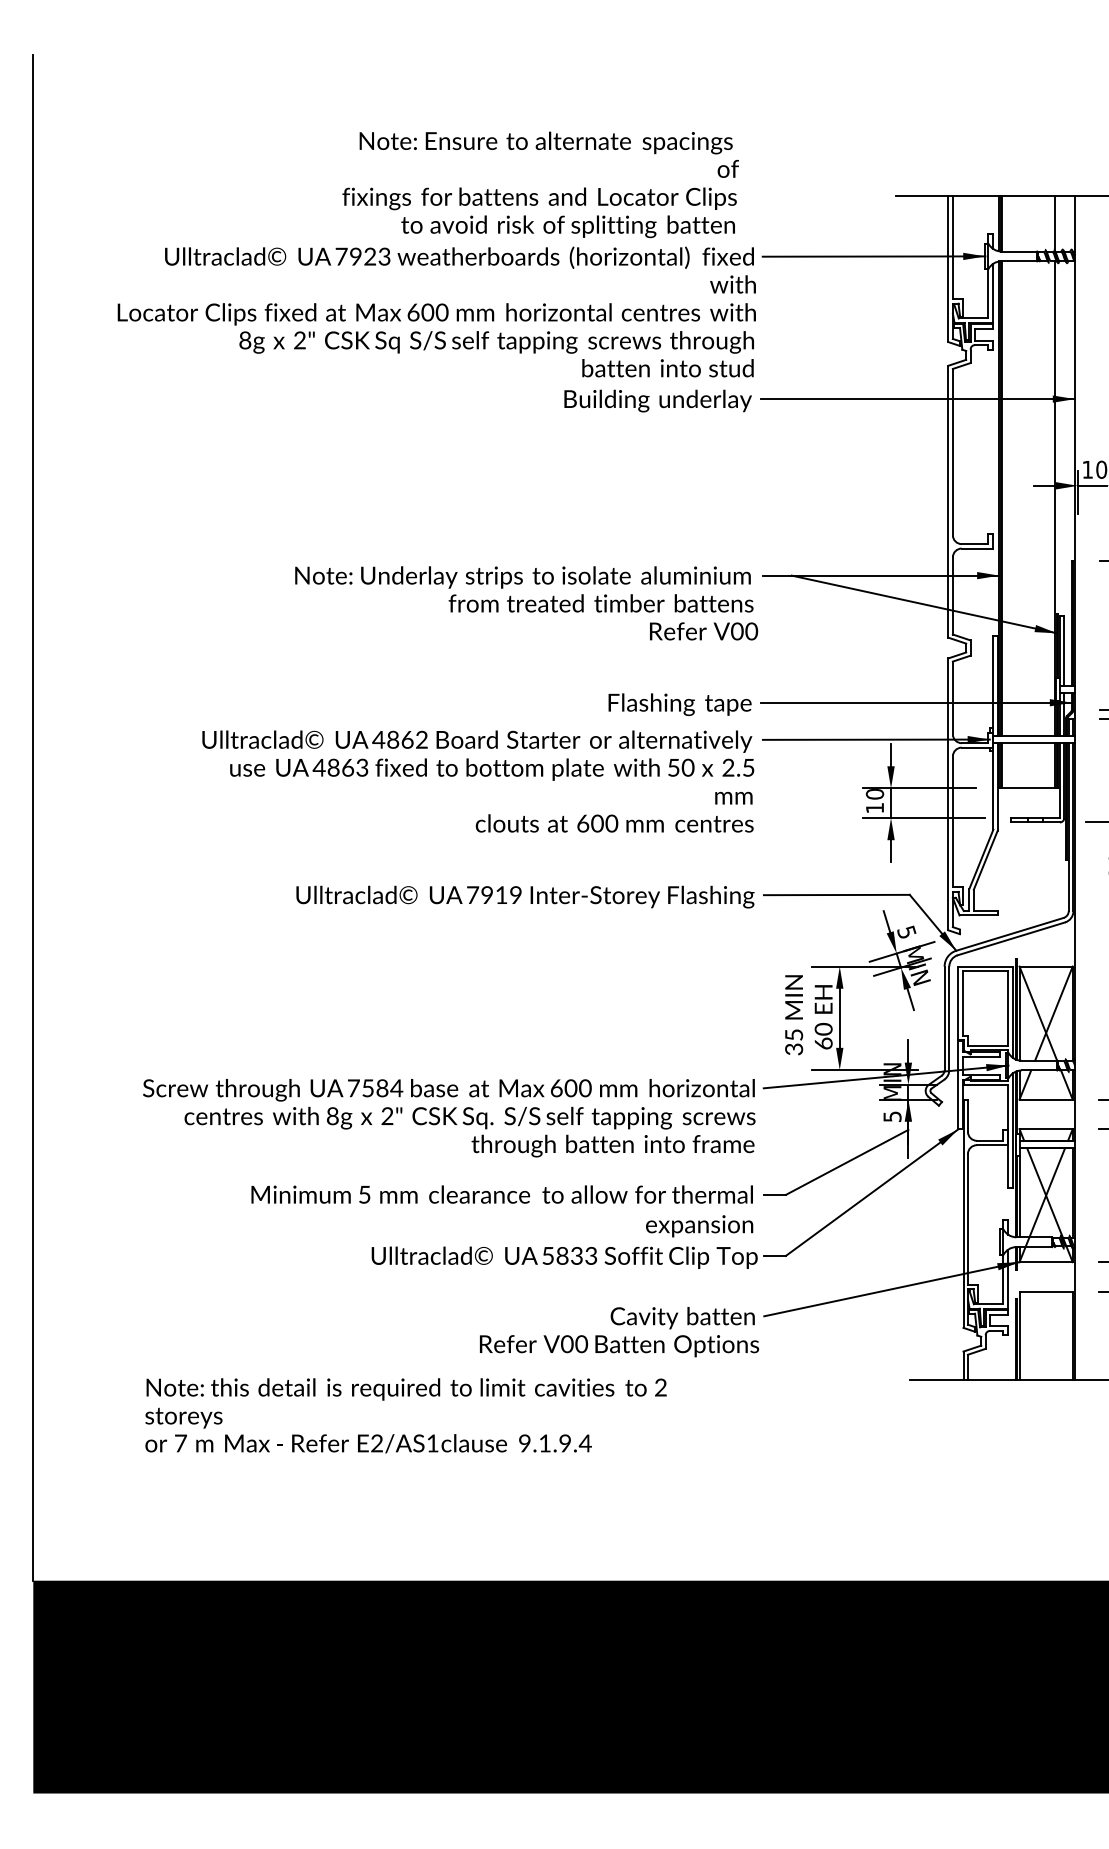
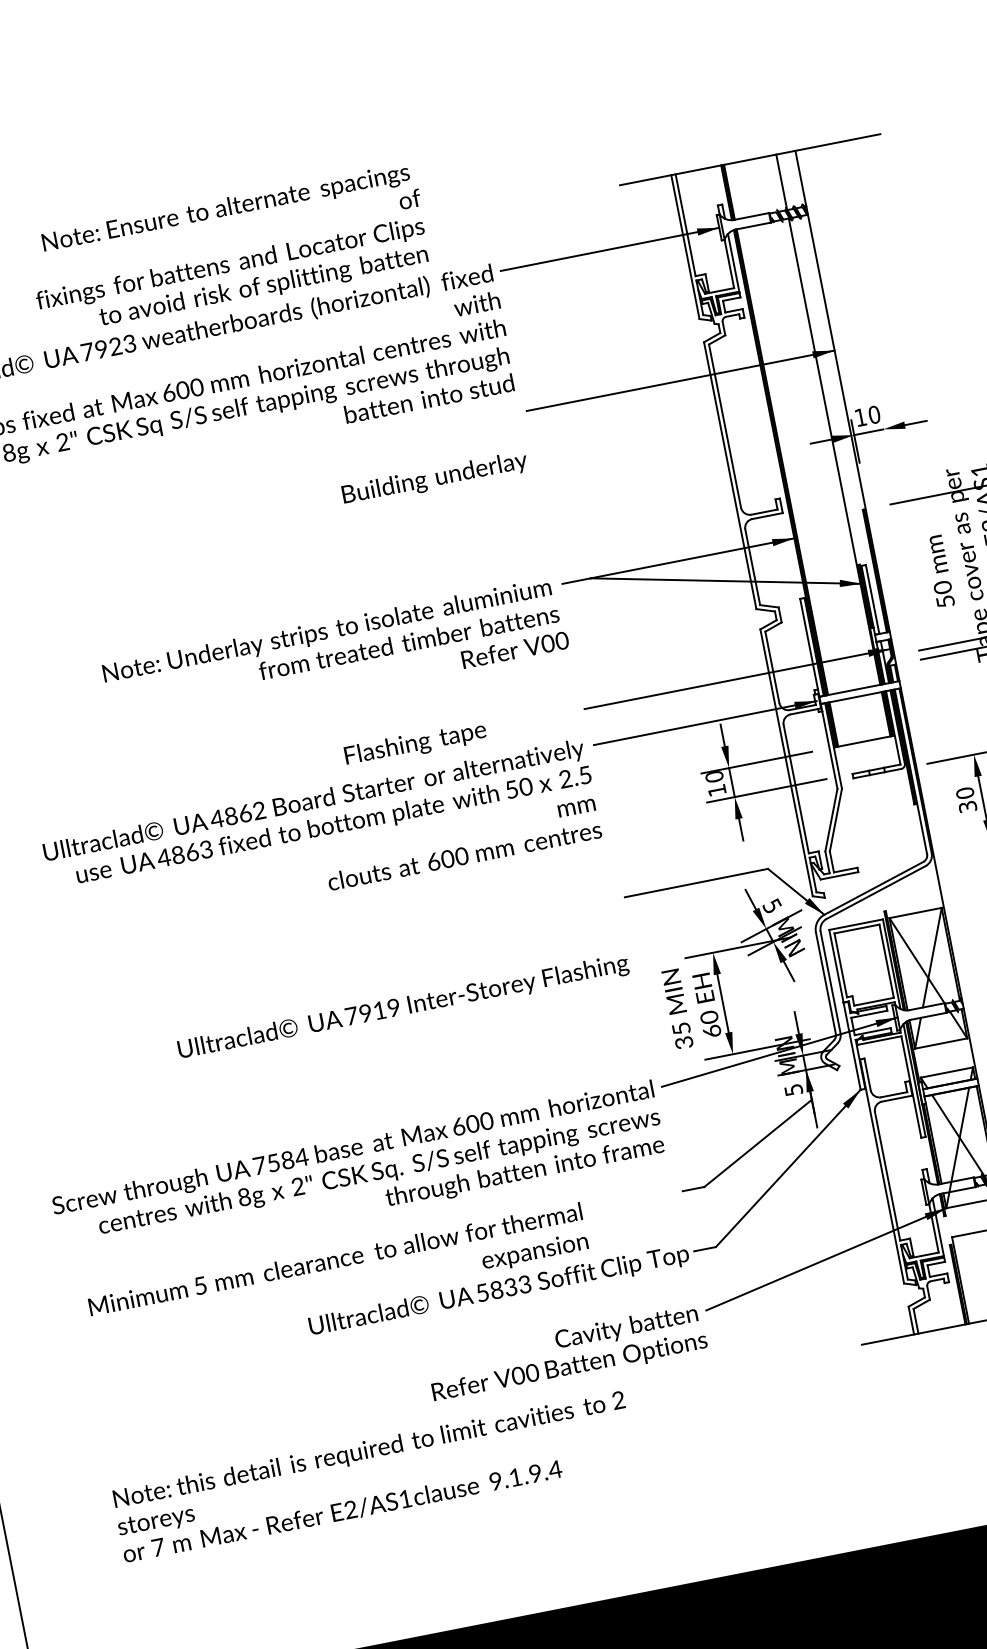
text: (540, 184) -> (228, 250), moved
text: (657, 400) -> (434, 478), moved
text: (679, 704) -> (415, 744), moved
text: (525, 896) -> (403, 1007), moved
text: (502, 1211) -> (339, 1275), moved

